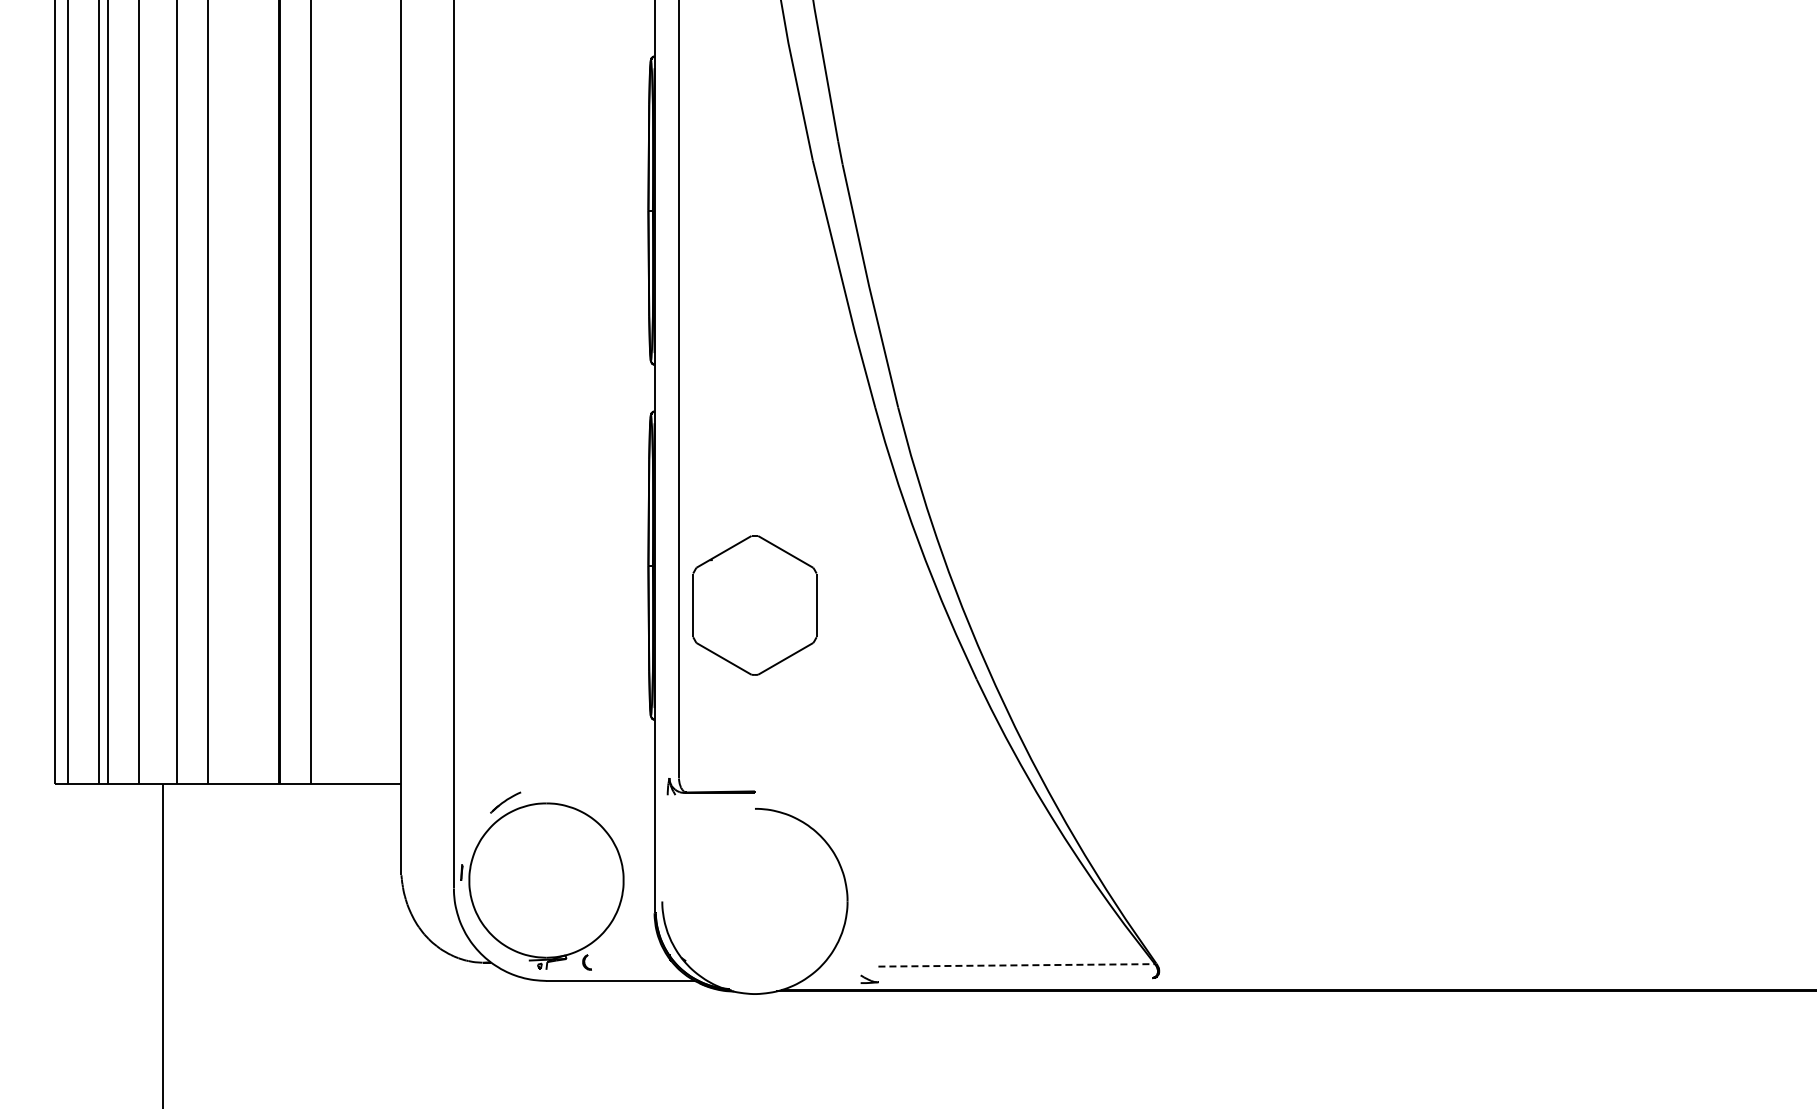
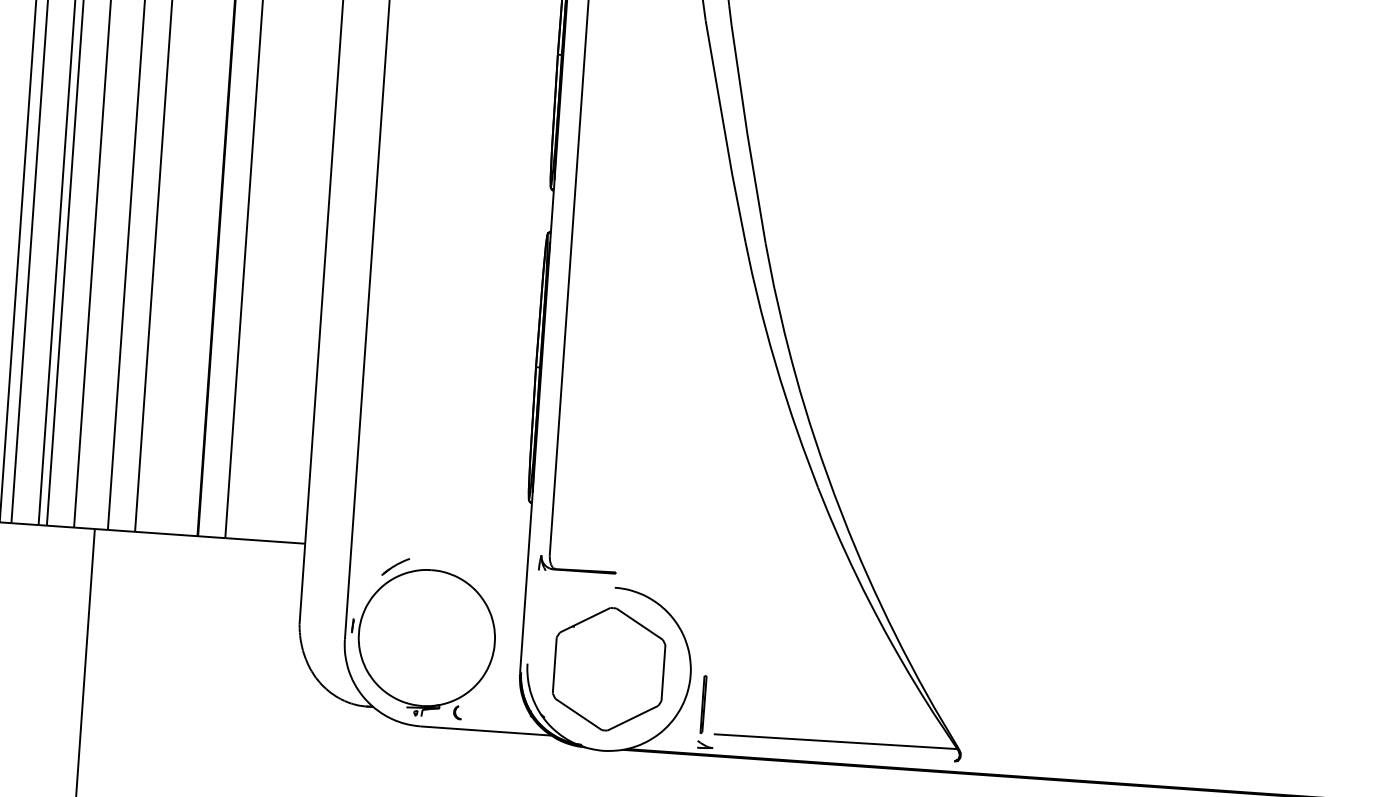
part: (754, 605) -> (608, 669), moved
line: (864, 933) -> (703, 704), added
line: (1017, 965) -> (836, 741), dashed -> solid

